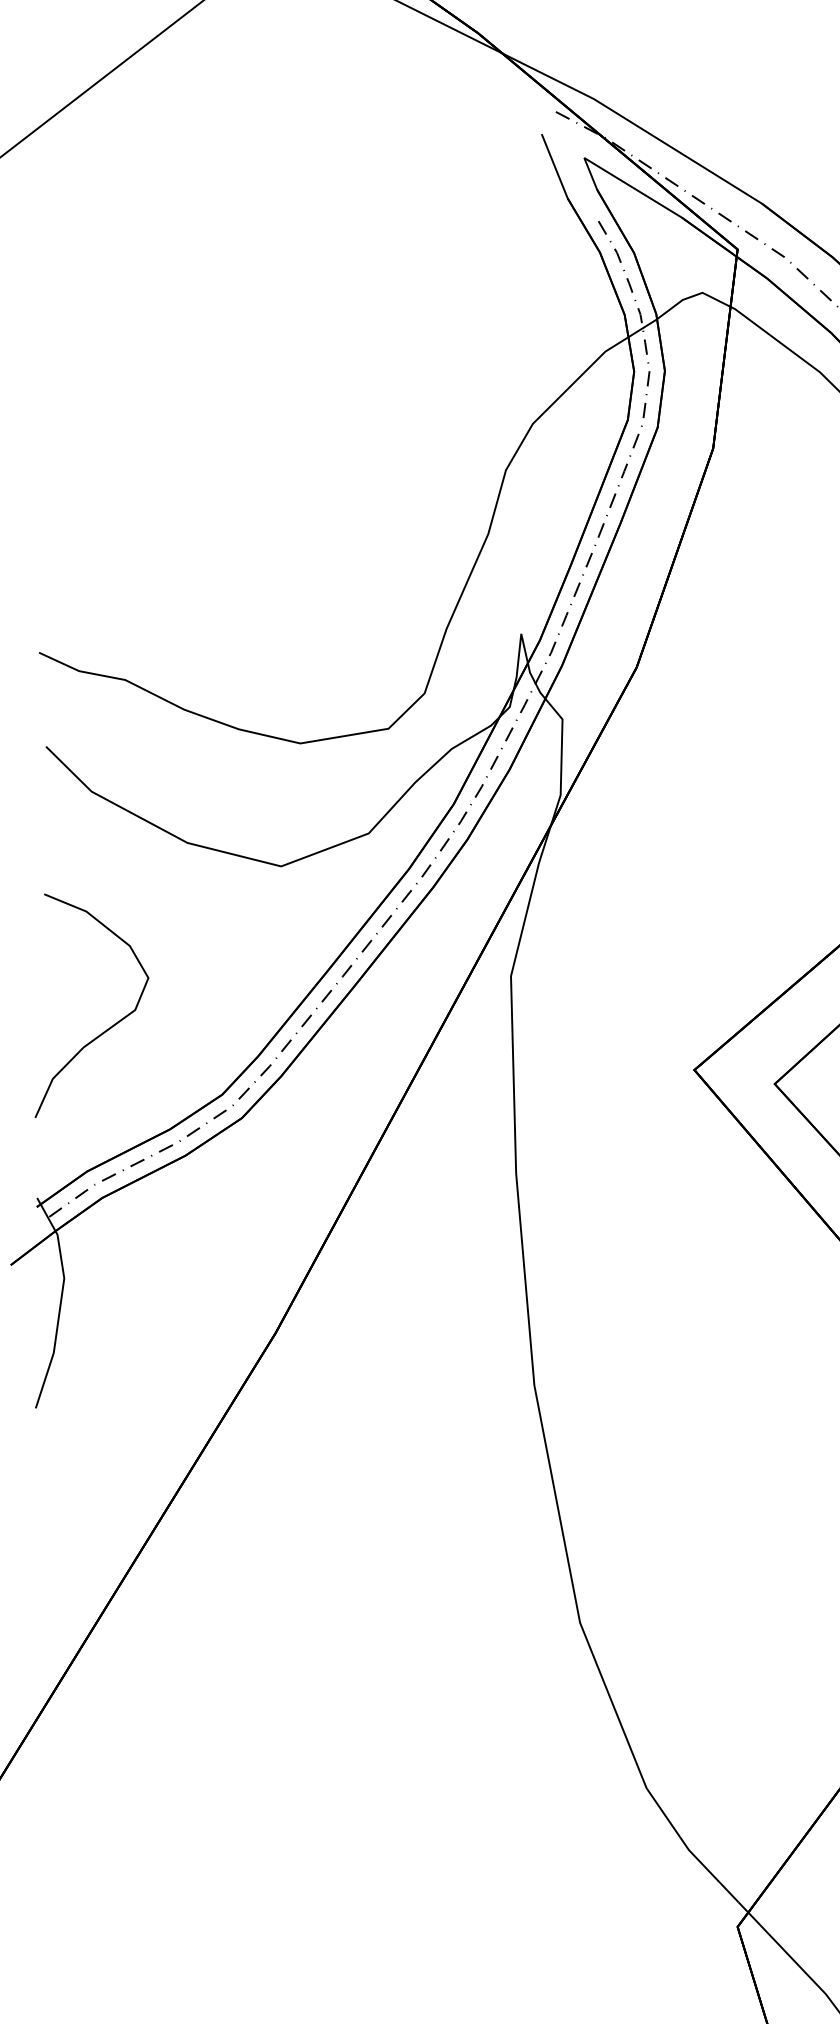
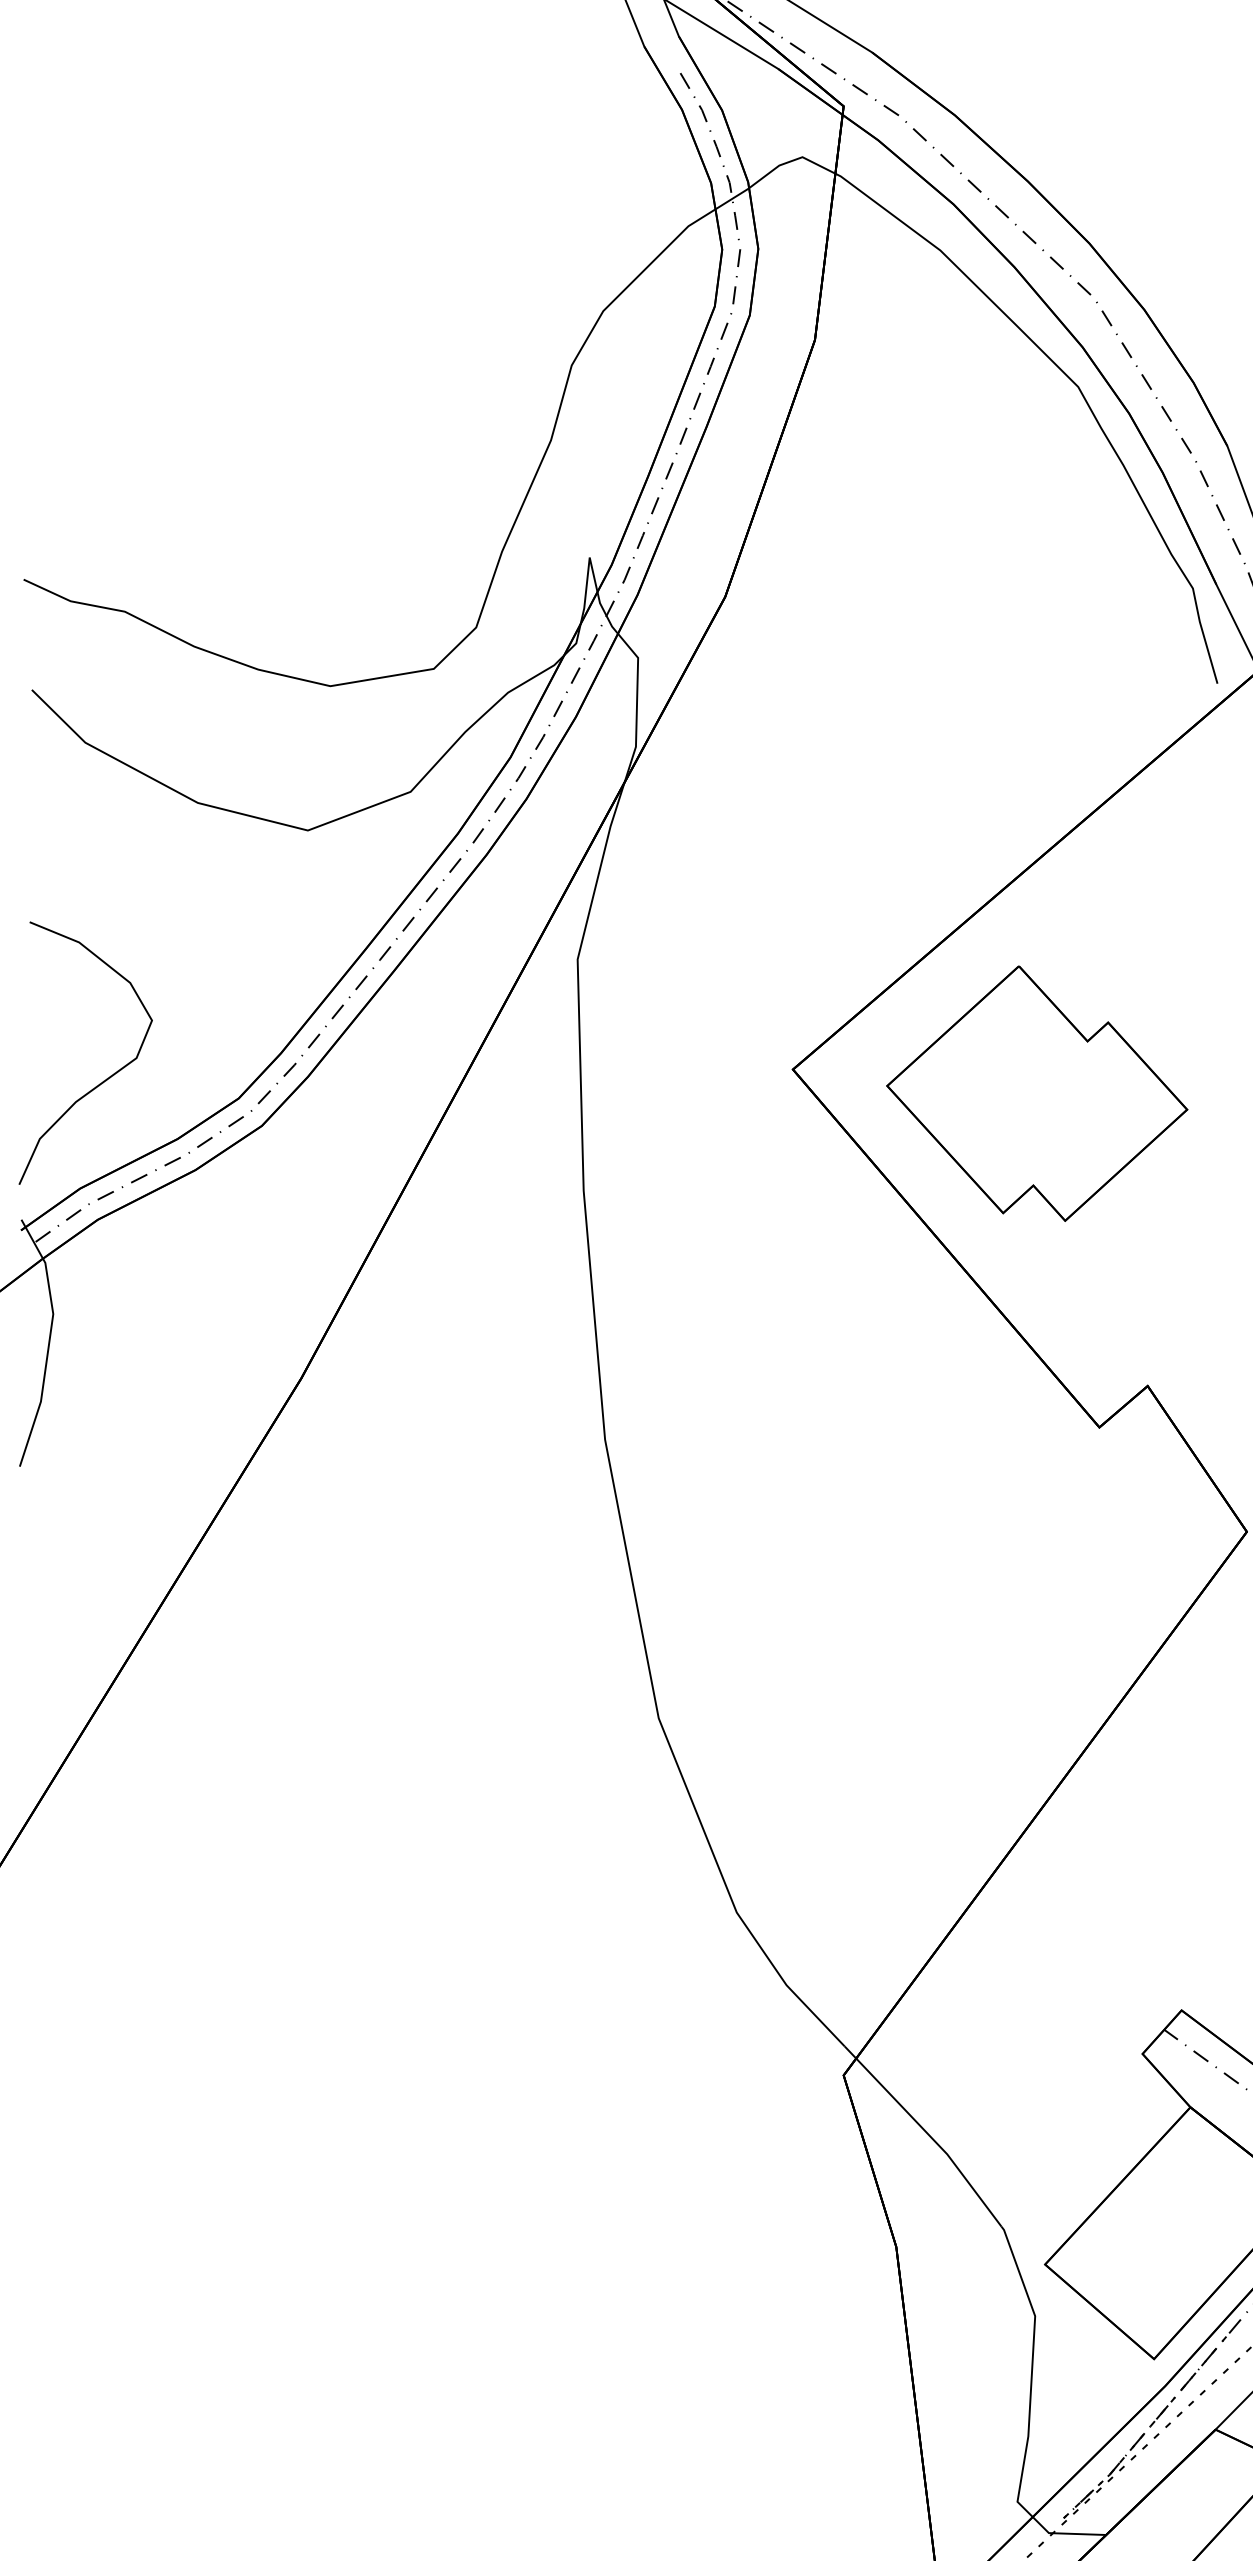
curve: (107, 1029) -> (103, 1080), moved

